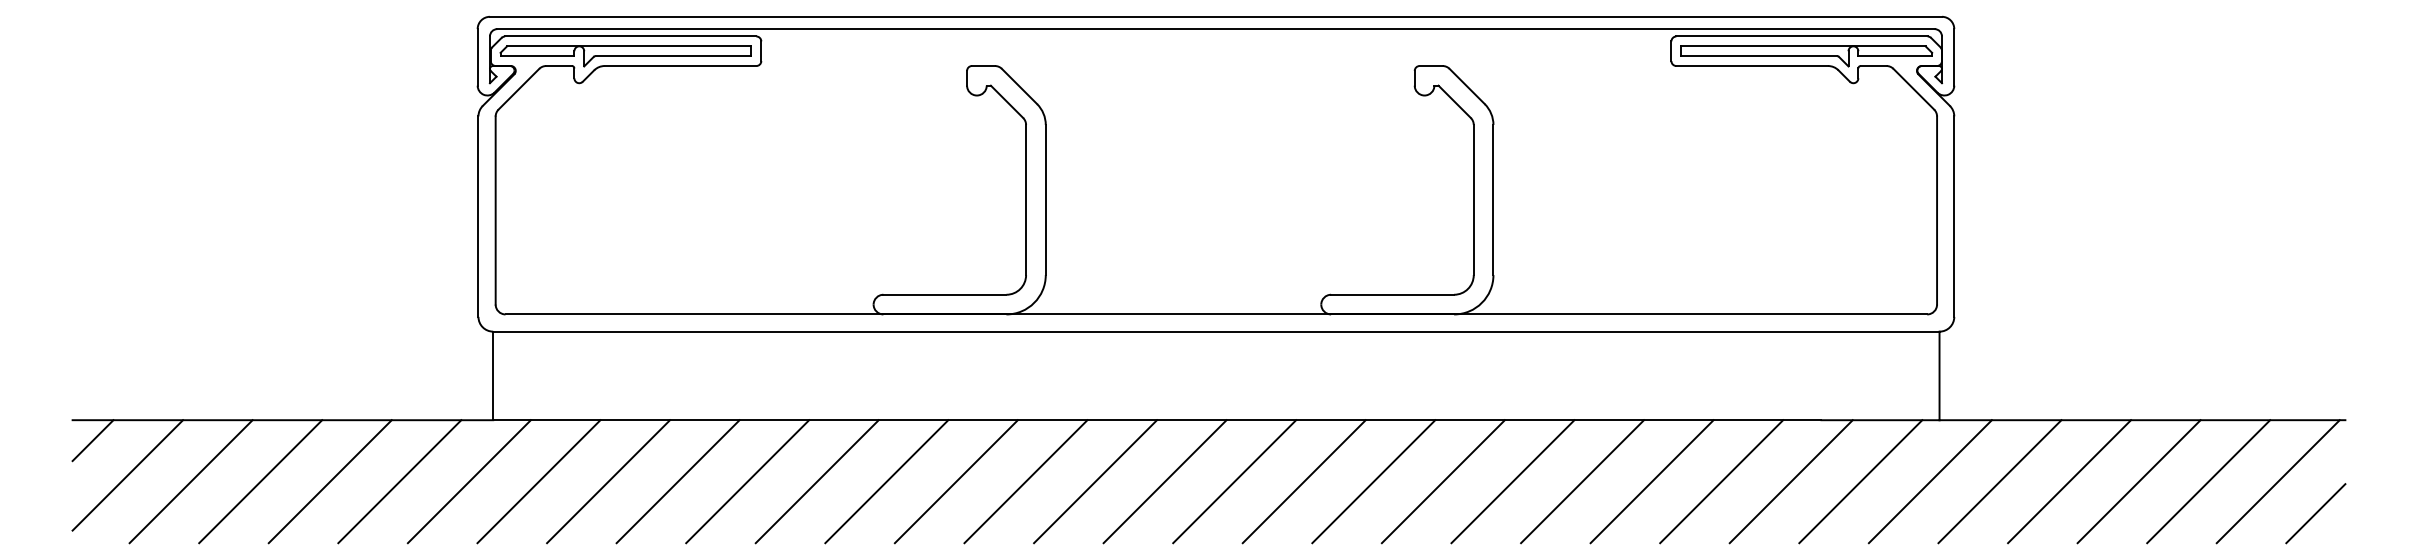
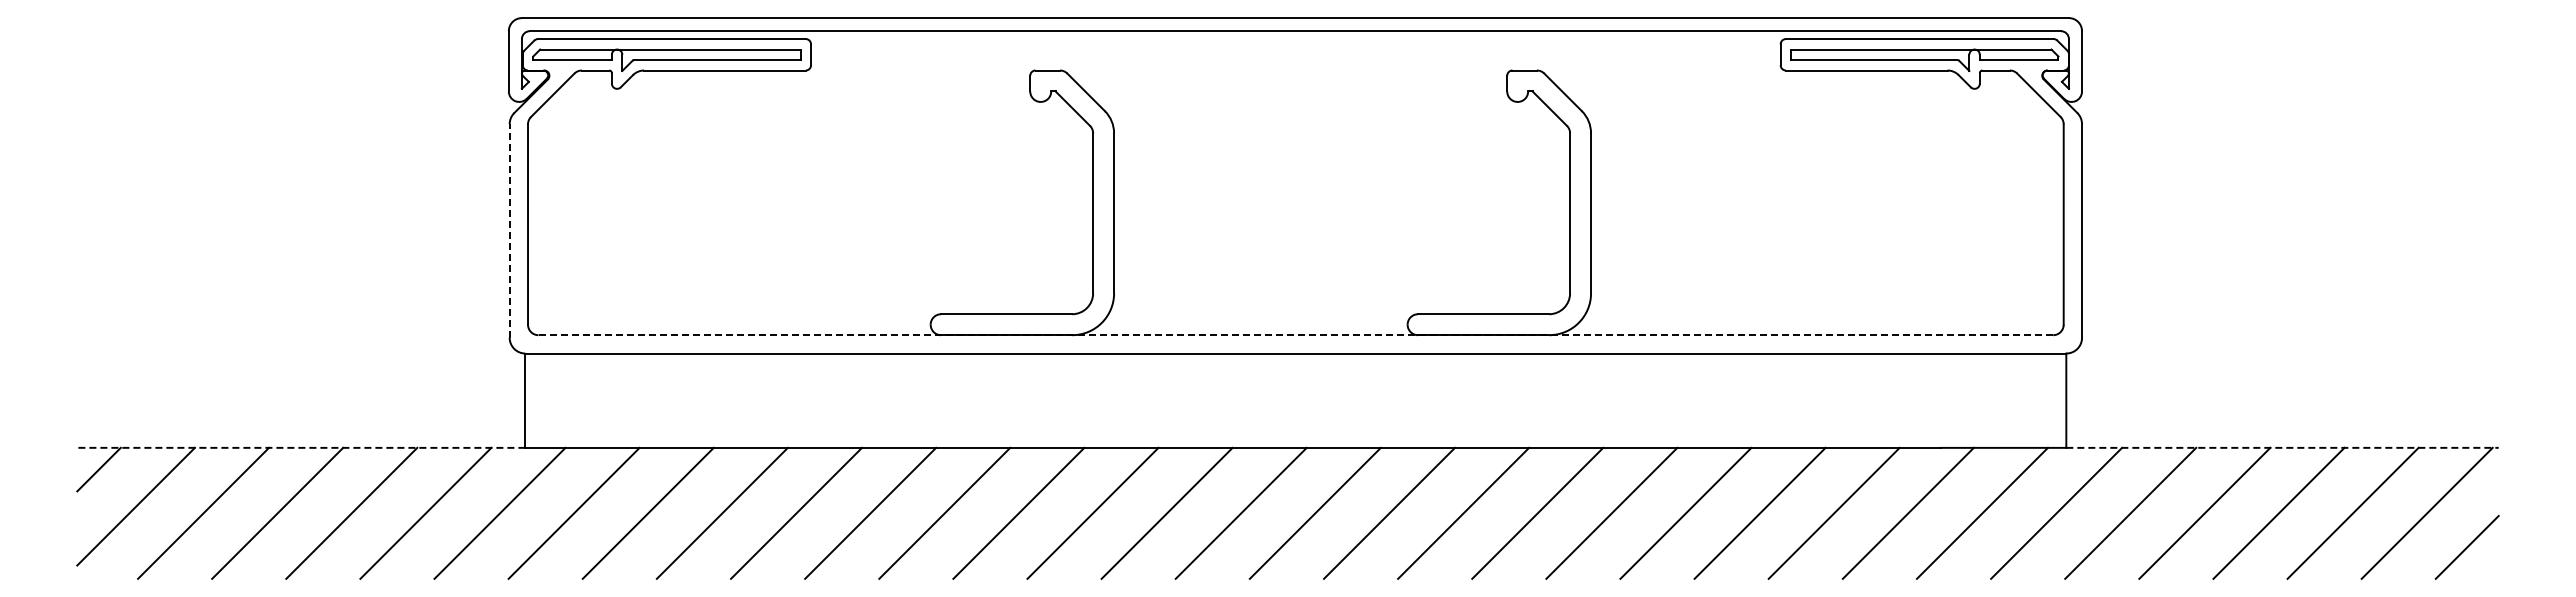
line: (478, 217) -> (509, 231), solid -> dashed
line: (1216, 314) -> (1296, 335), solid -> dashed
line: (282, 419) -> (300, 447), solid -> dashed
line: (2143, 419) -> (2283, 447), solid -> dashed

